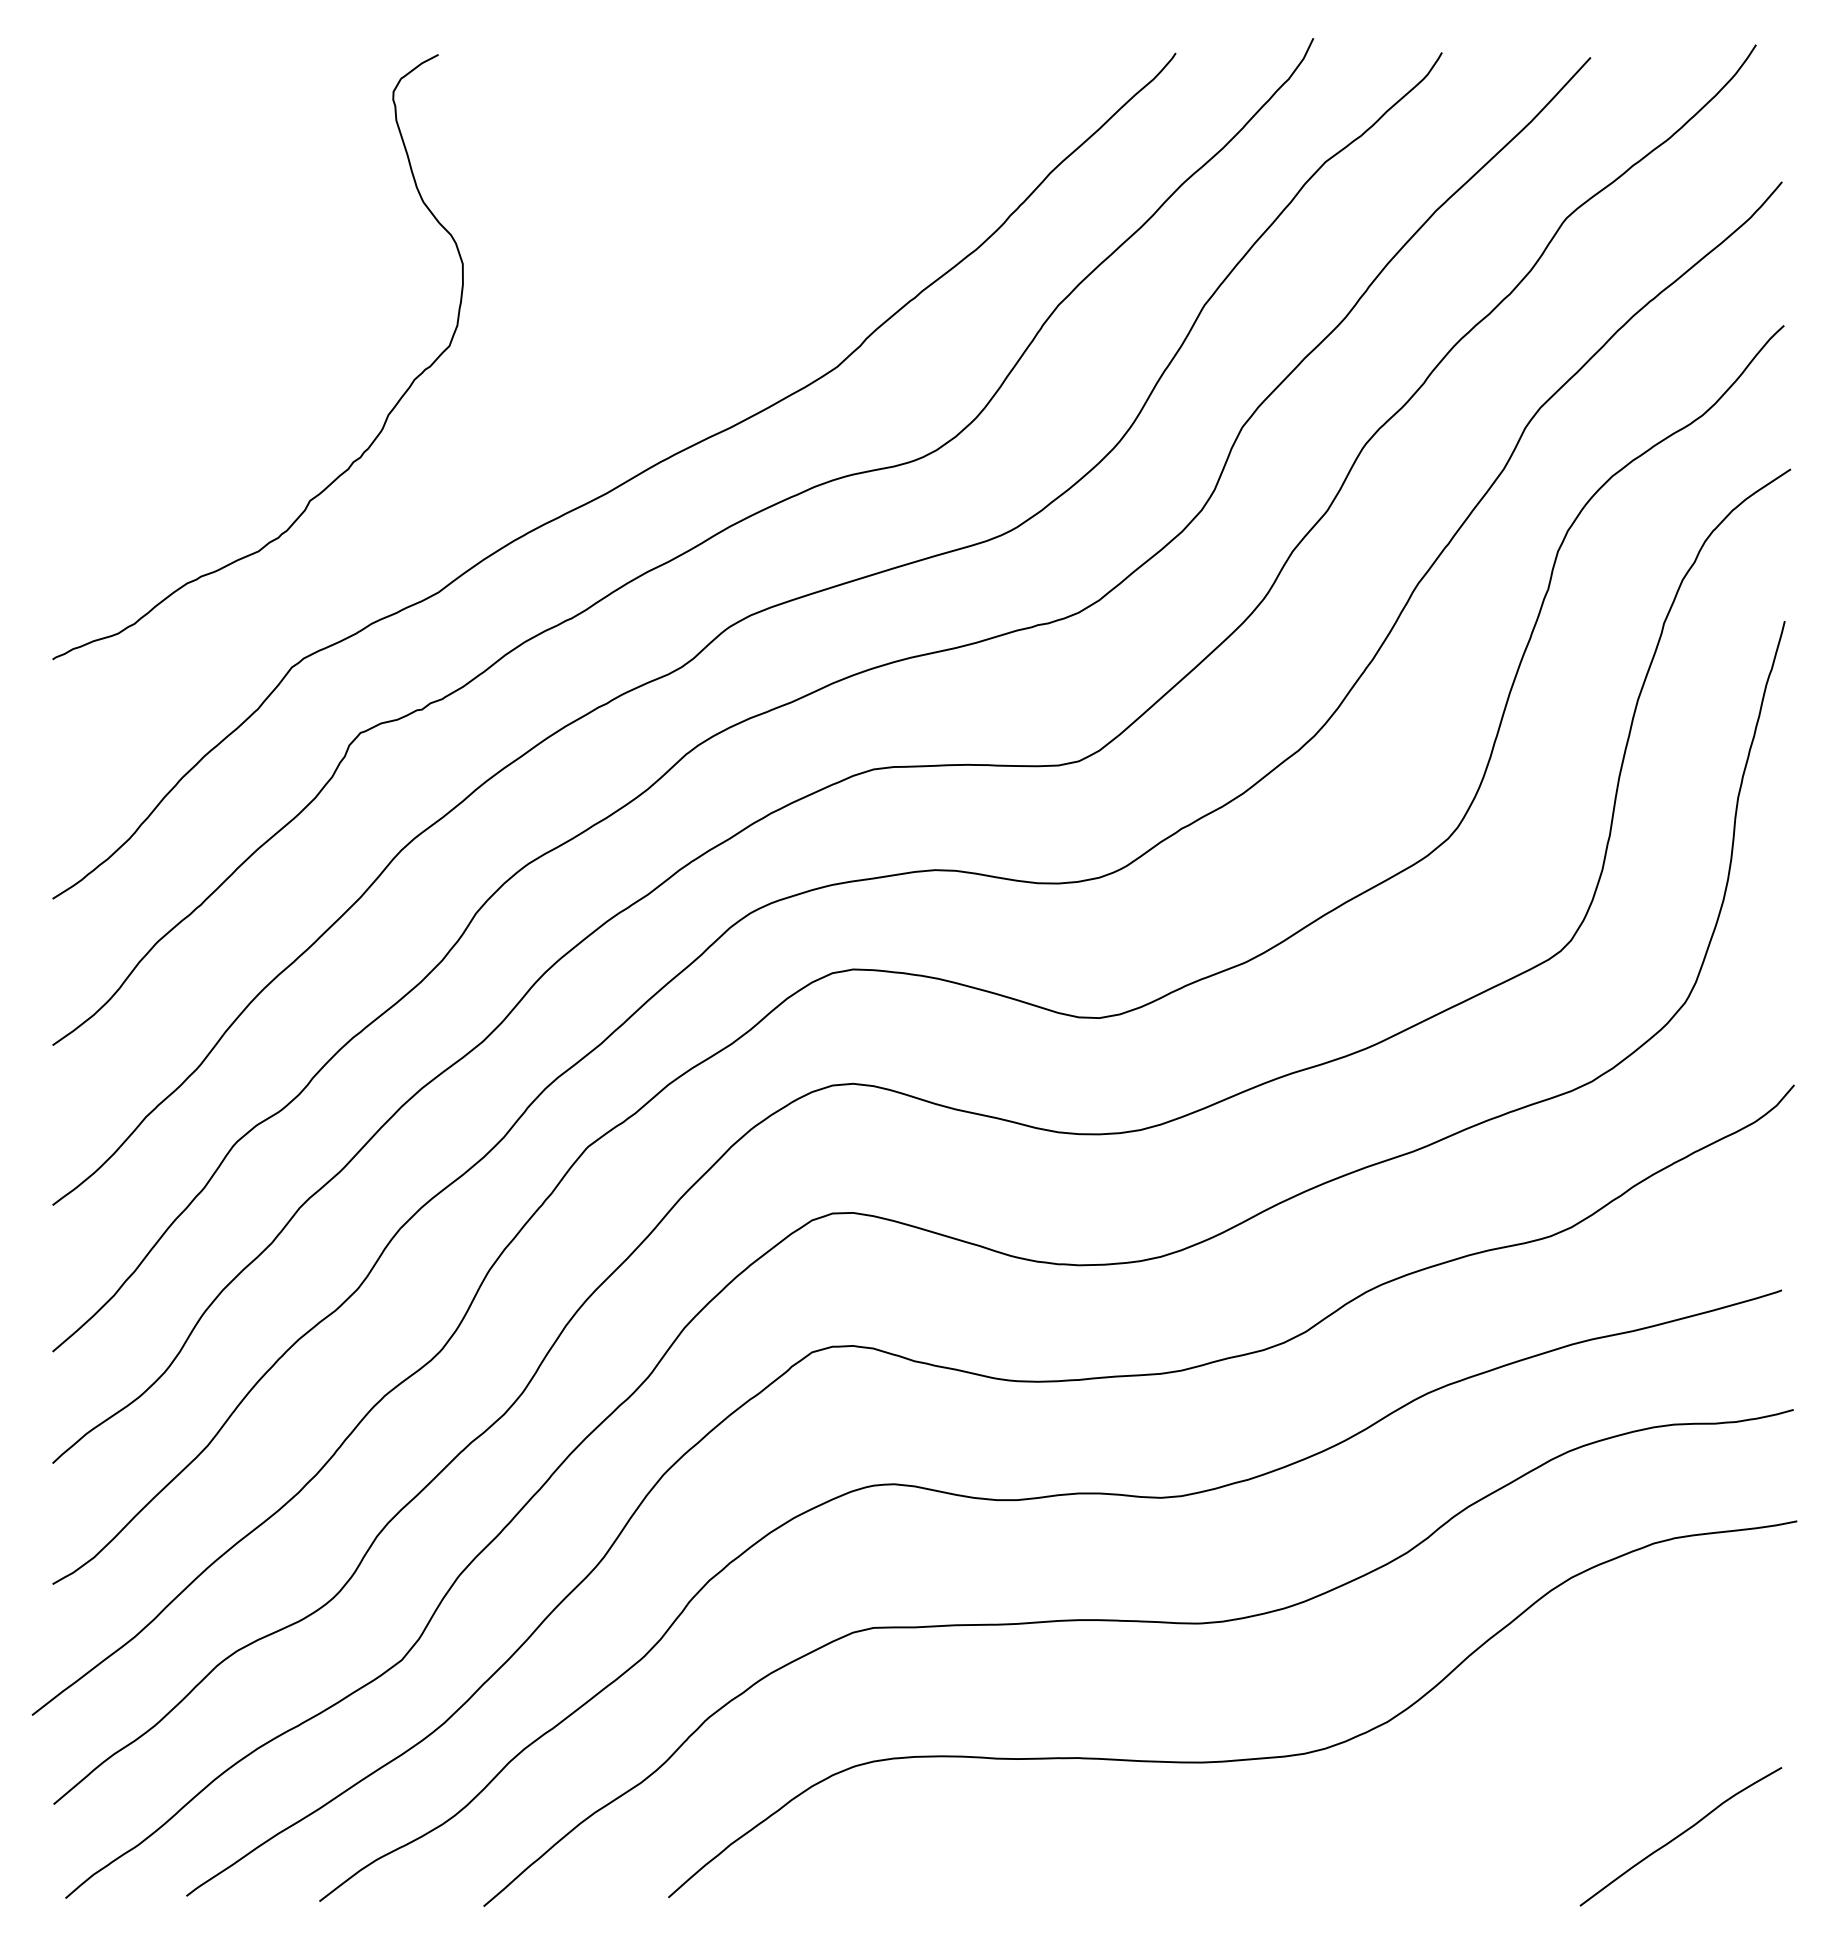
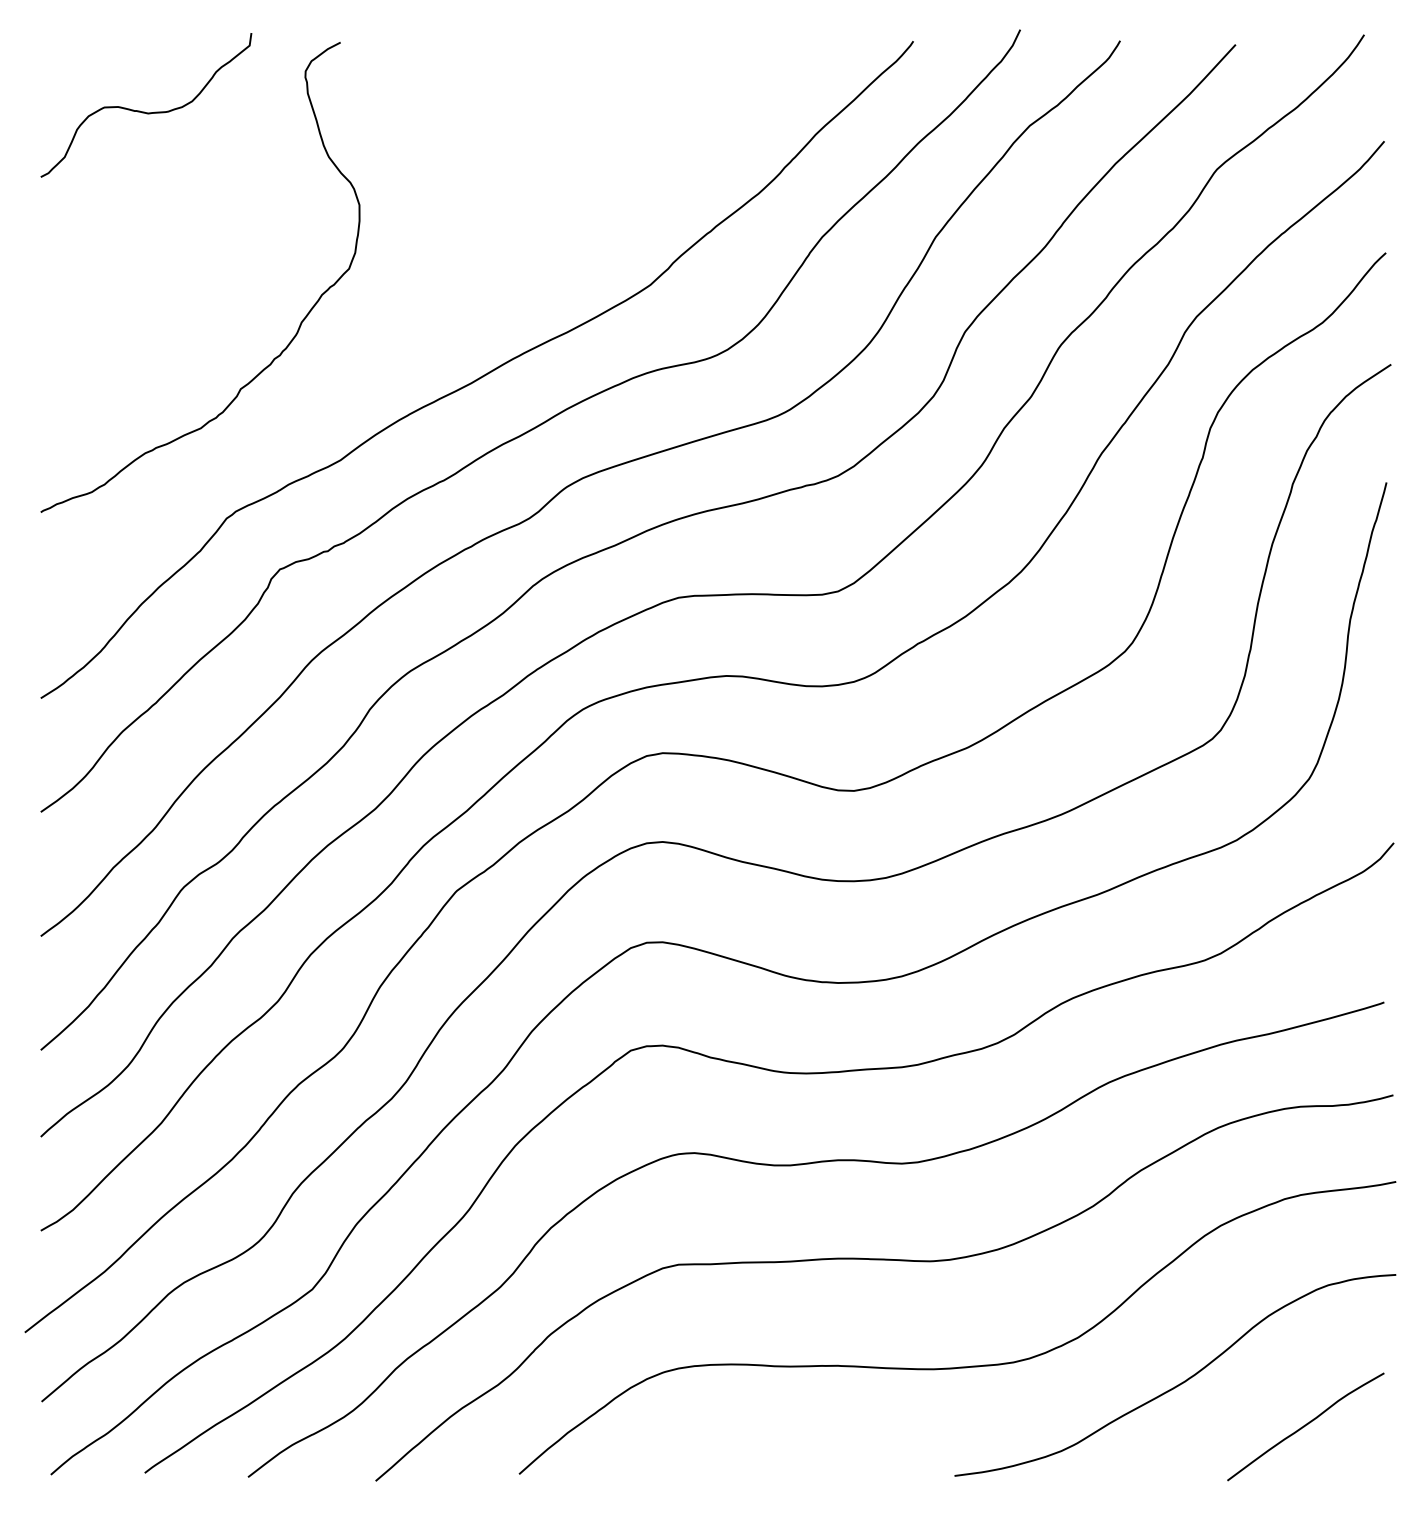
curve: (184, 143) -> (143, 111), added
curve: (1519, 1780) -> (1180, 1383), added

